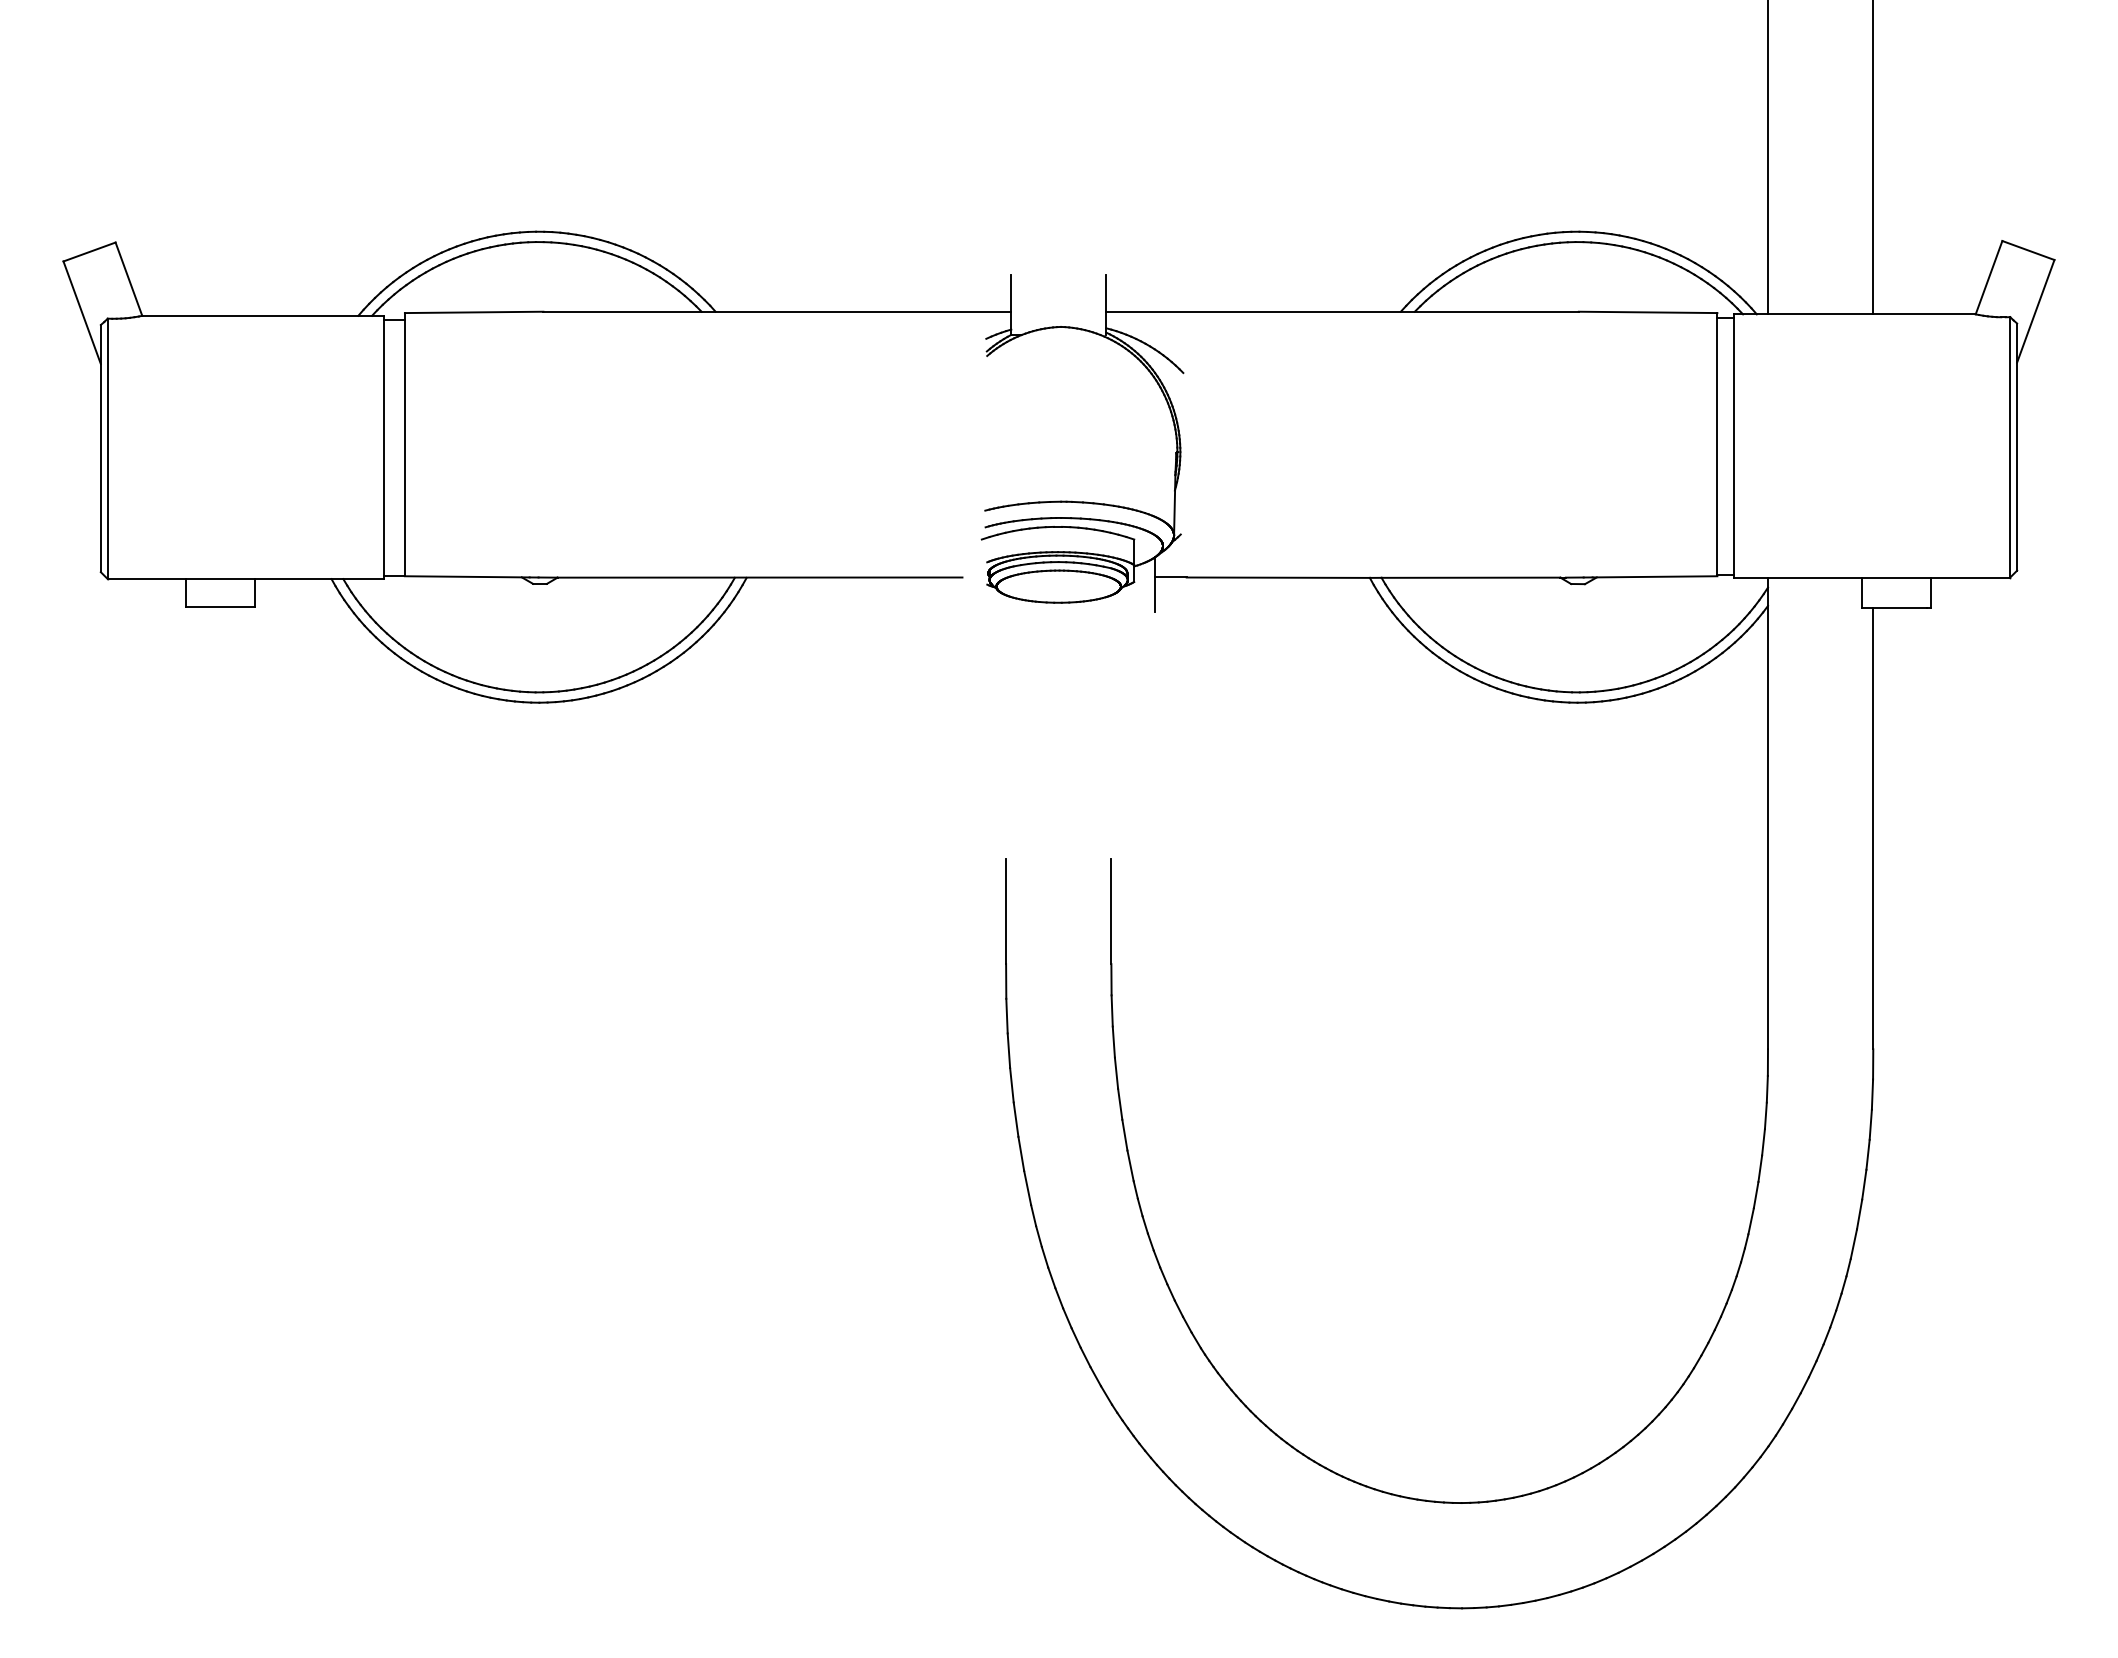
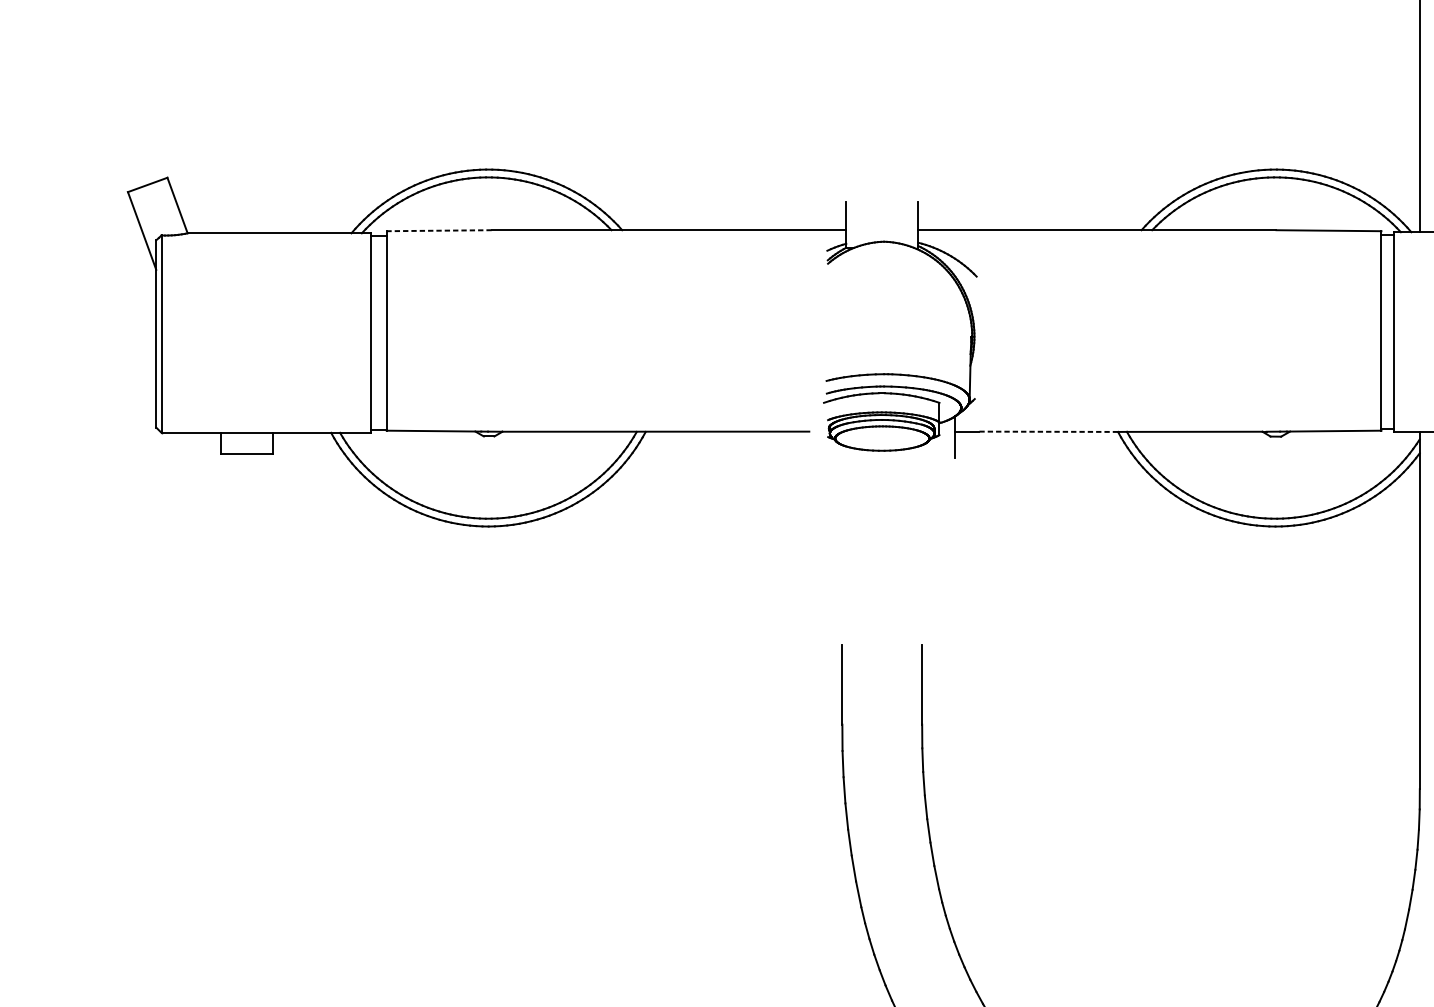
line: (473, 312) -> (438, 230), solid -> dashed
line: (1278, 577) -> (1048, 431), solid -> dashed

